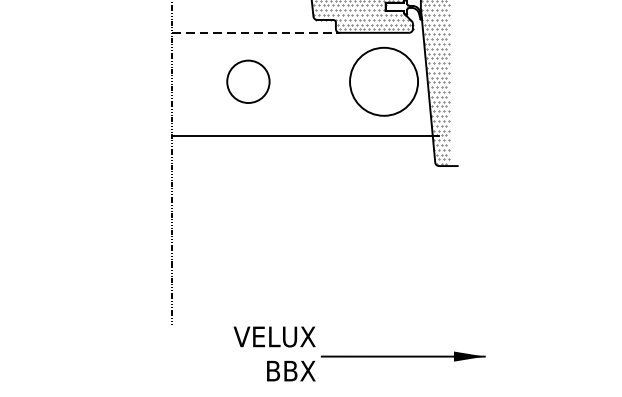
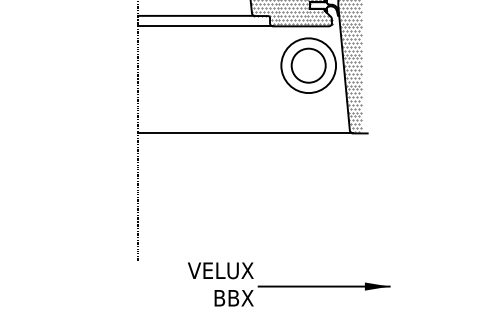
line: (244, 19) -> (196, 15), added
line: (256, 33) -> (206, 26), dashed -> solid
circle: (248, 81) -> (308, 65), moved
line: (305, 136) -> (245, 133), moved

